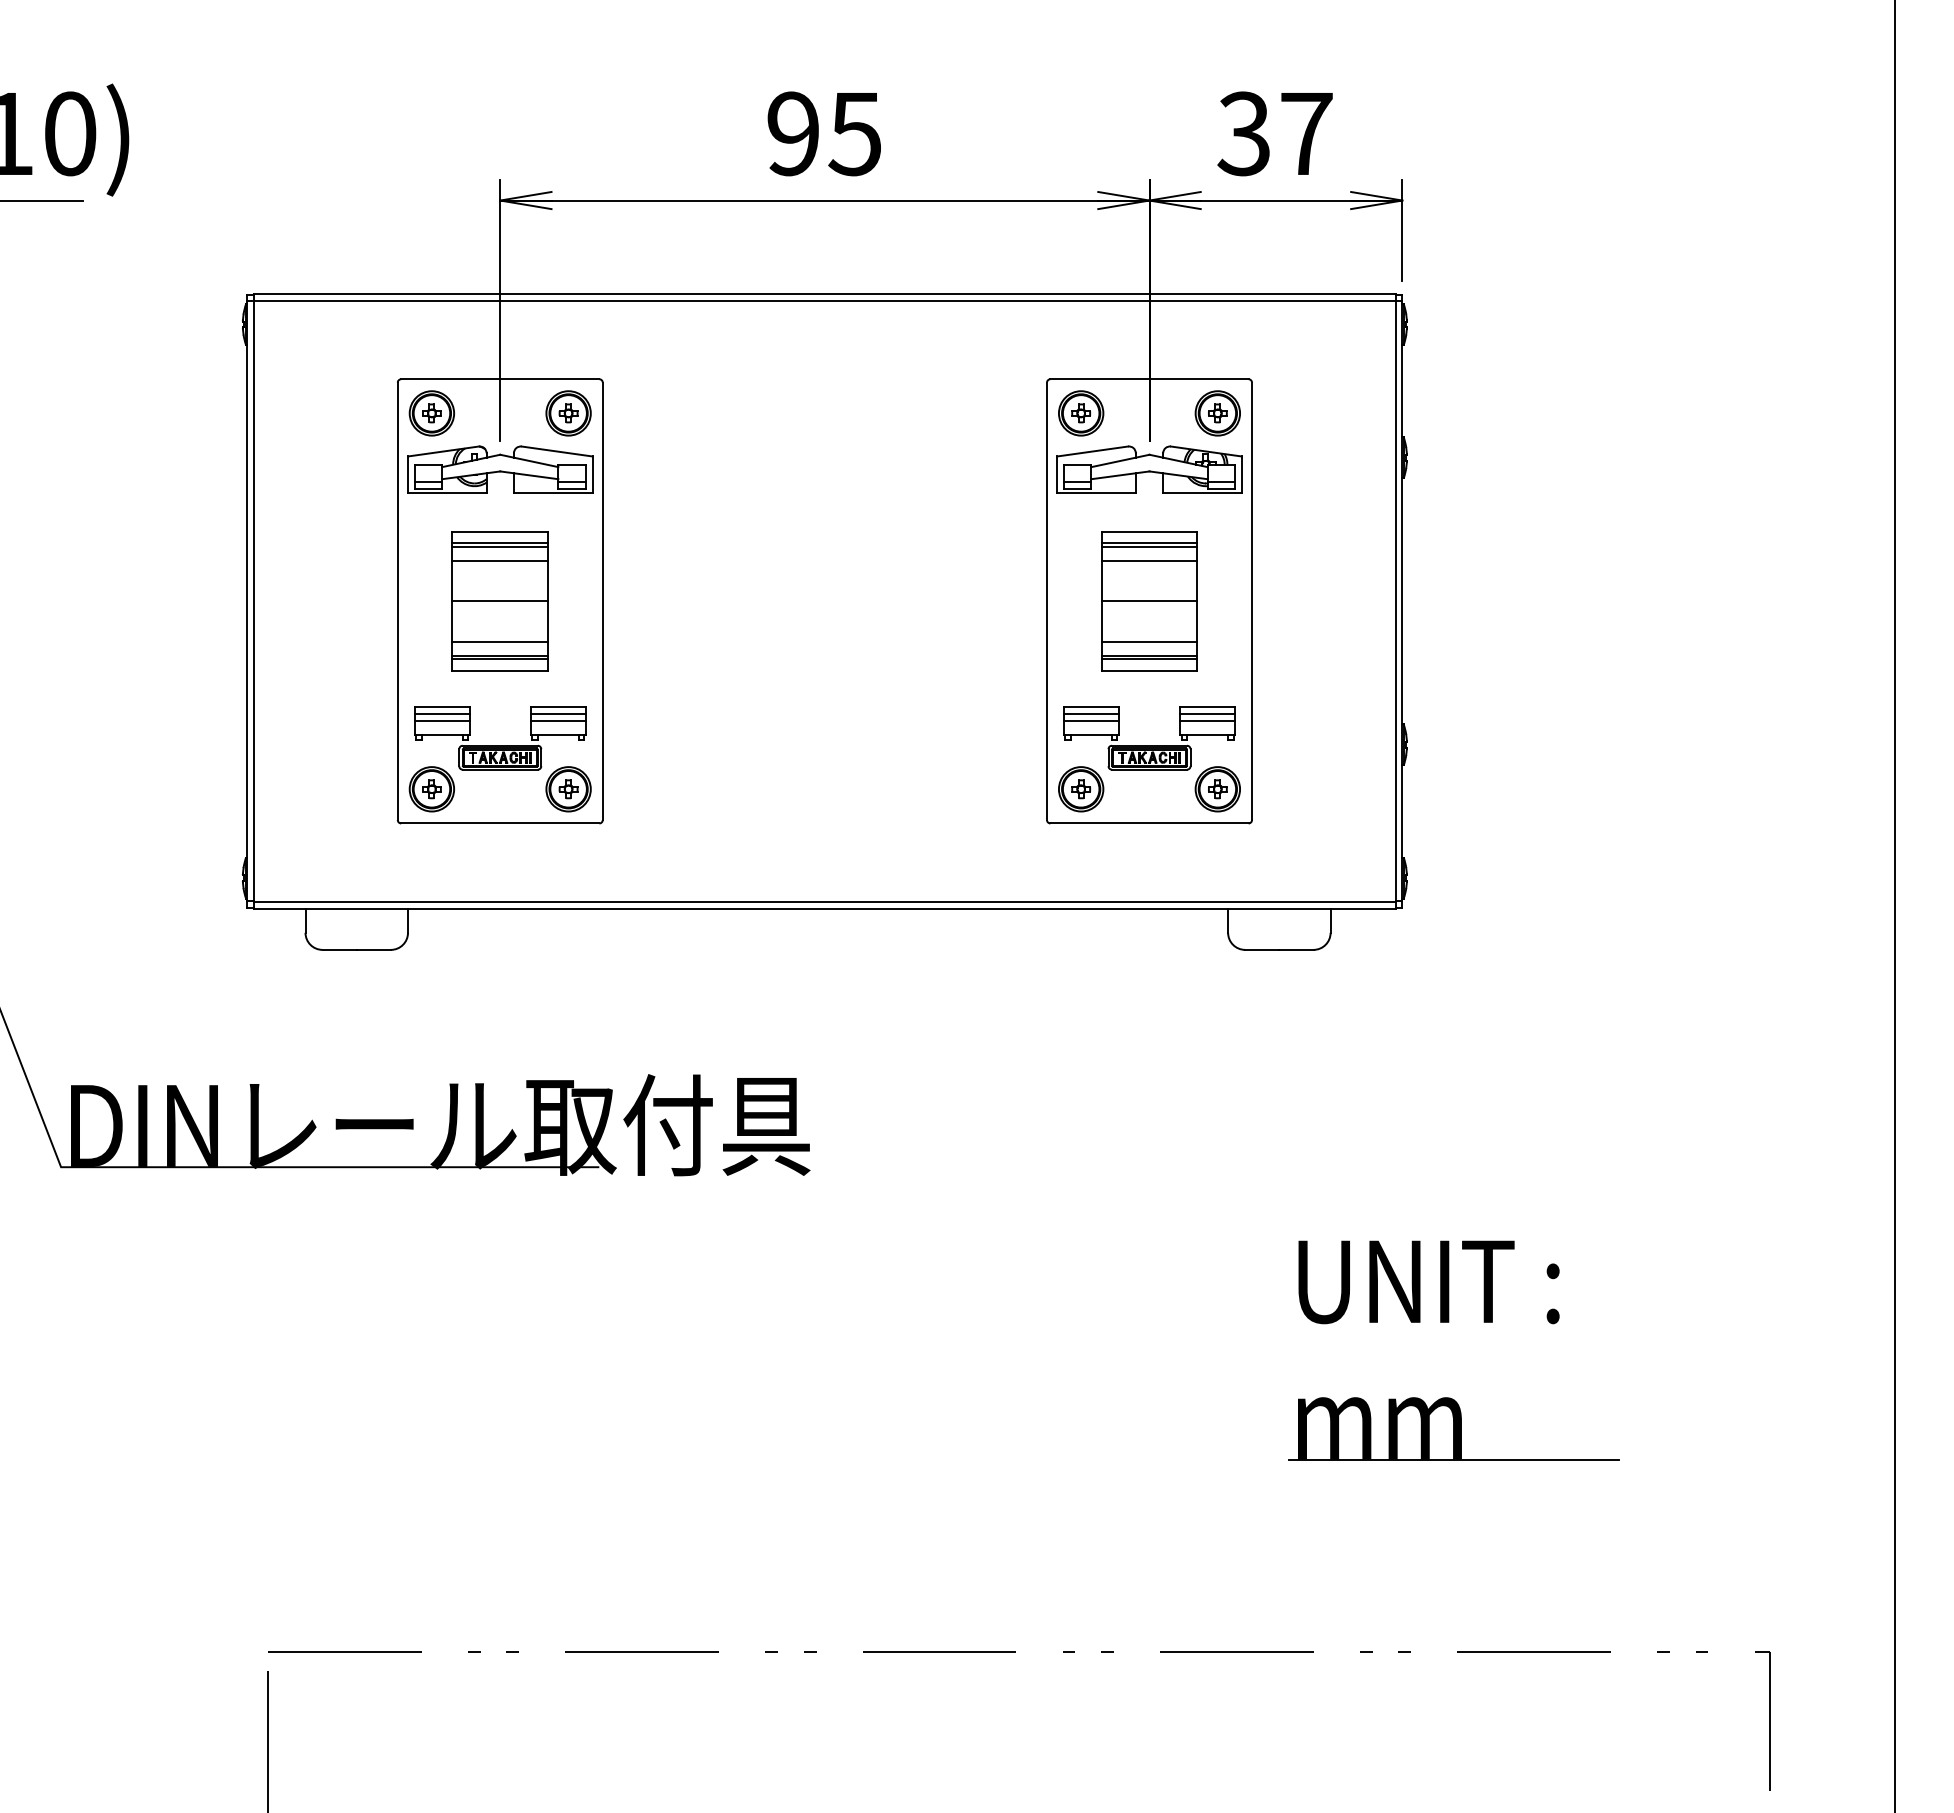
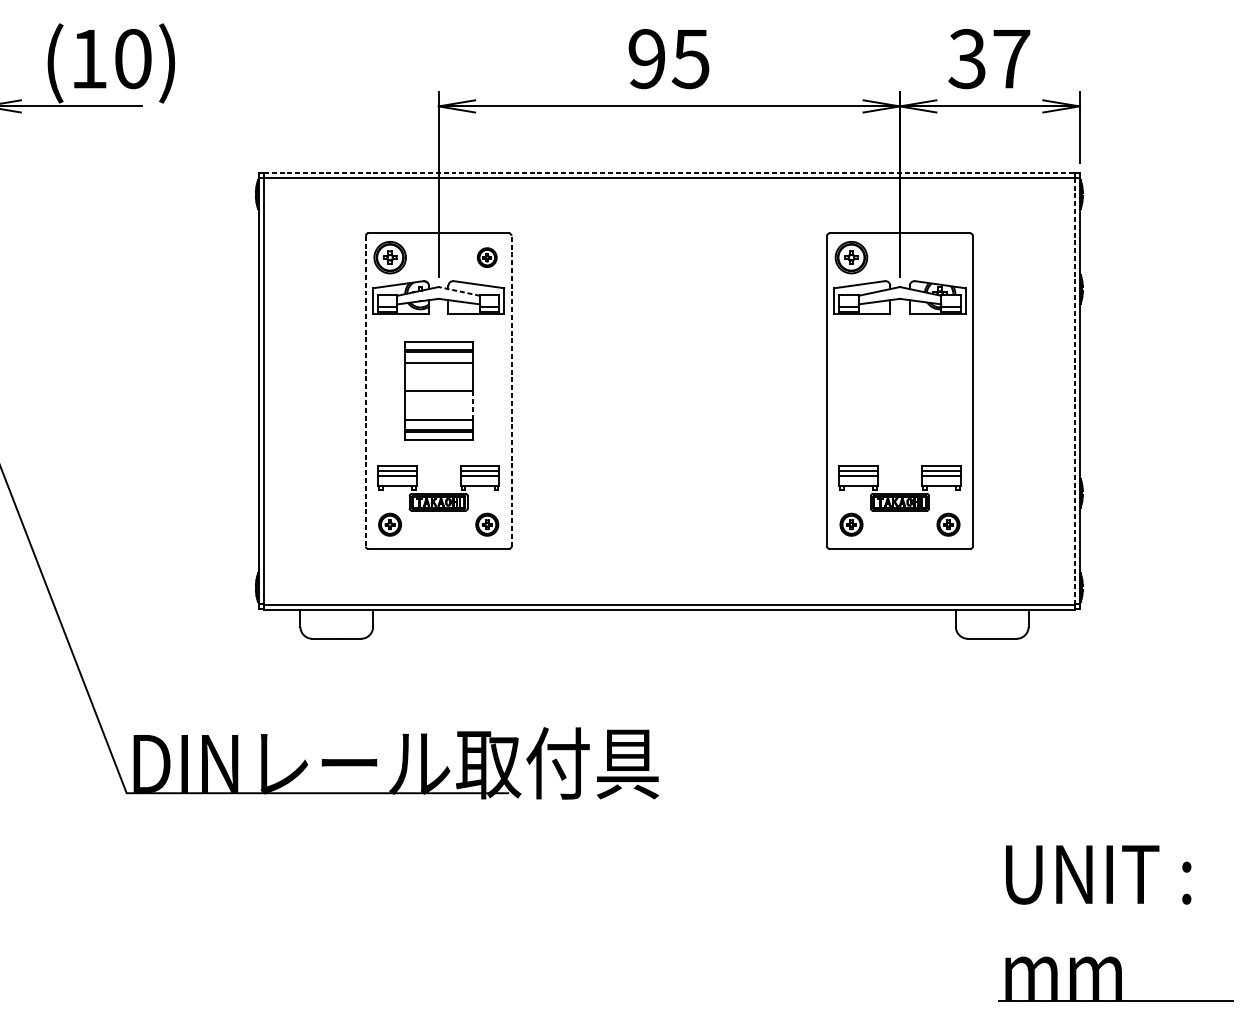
line: (824, 293) -> (669, 172), solid -> dashed
part: (568, 413) -> (487, 257), size x0.6
part: (1217, 413) -> (948, 257), removed
line: (529, 460) -> (459, 291), solid -> dashed
line: (397, 601) -> (365, 391), solid -> dashed
line: (602, 601) -> (511, 391), solid -> dashed
part: (1149, 601) -> (900, 391), removed
line: (1395, 601) -> (1074, 391), solid -> dashed
line: (548, 621) -> (472, 405), solid -> dashed
part: (431, 789) -> (389, 524), size x0.7
part: (568, 789) -> (487, 524), size x0.7
part: (1081, 789) -> (851, 524), size x0.7
part: (1217, 789) -> (948, 524), size x0.7

